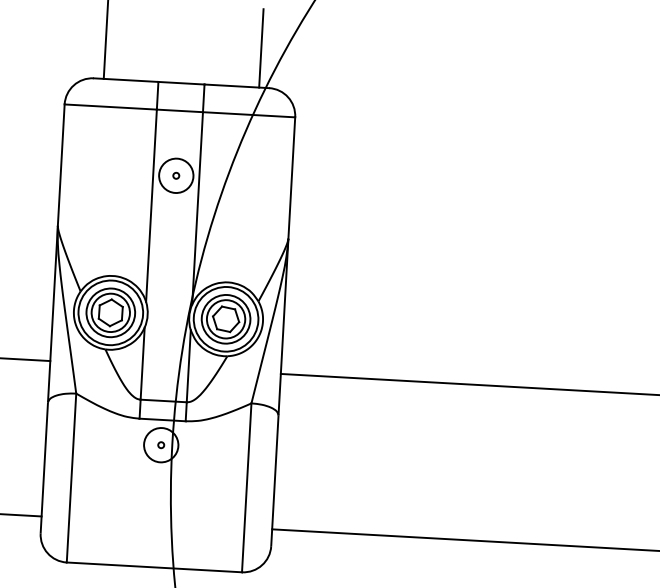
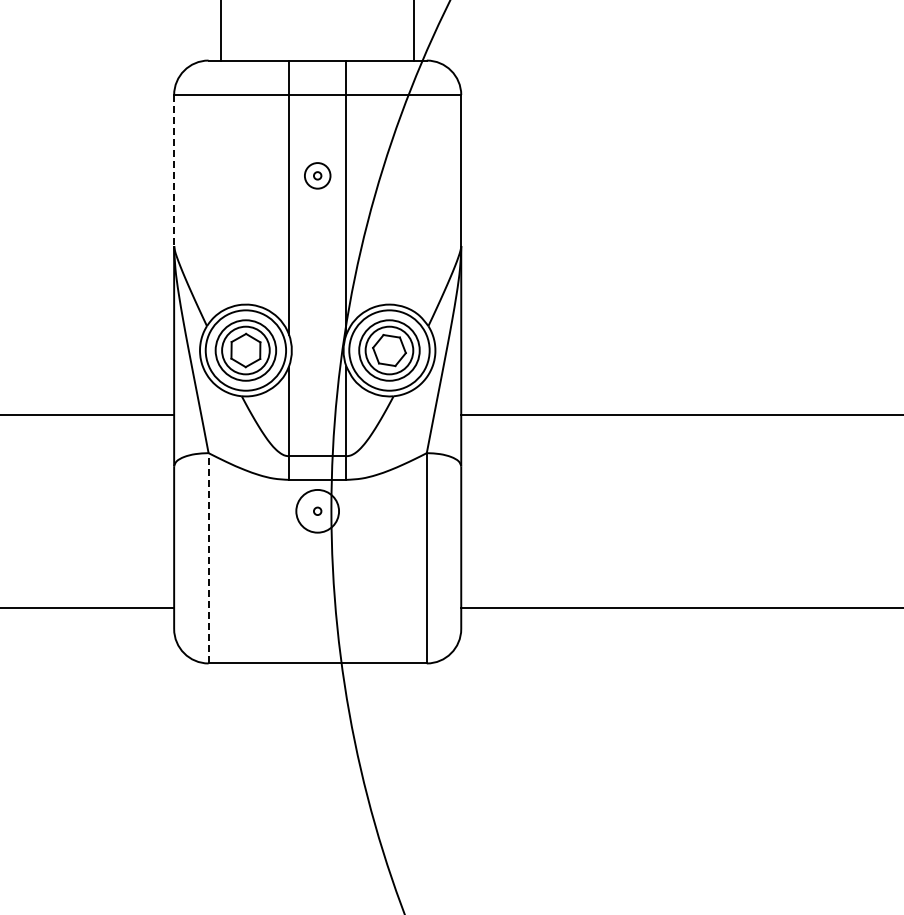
line: (61, 165) -> (174, 170), solid -> dashed
circle: (176, 175) -> (317, 175), size x0.6
line: (71, 477) -> (208, 557), solid -> dashed

